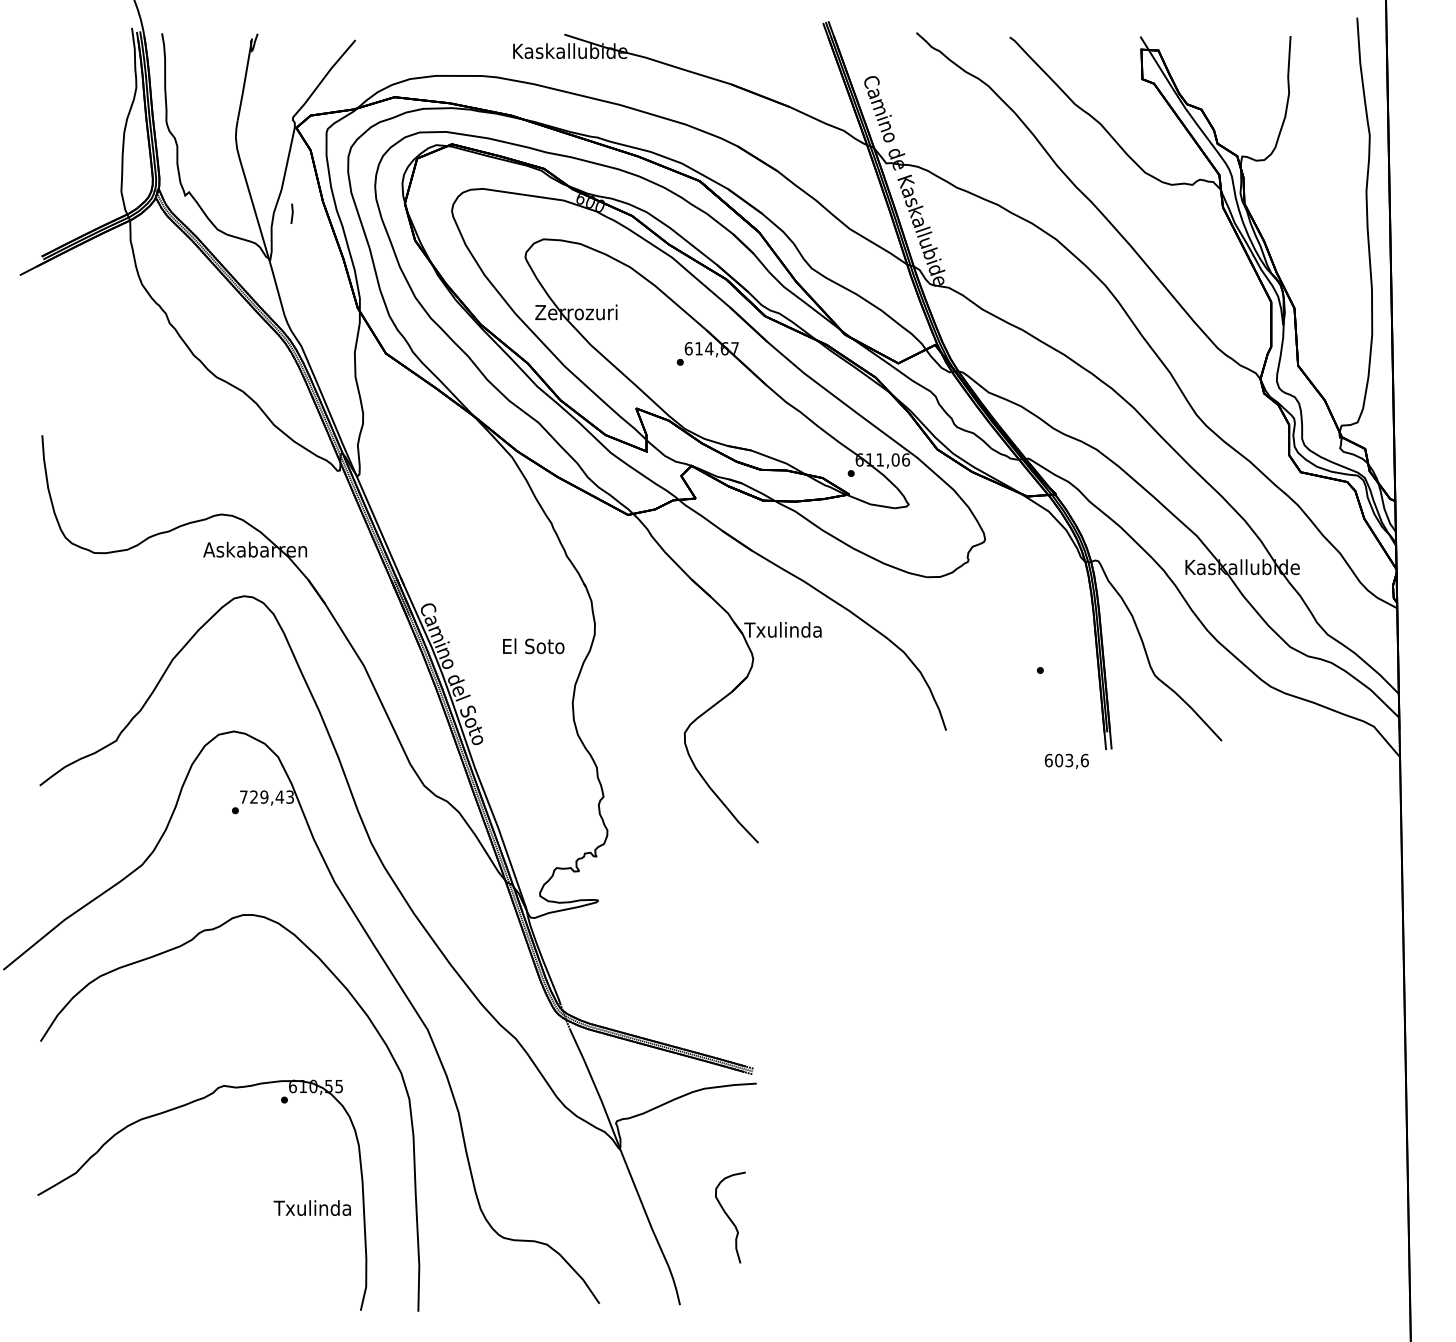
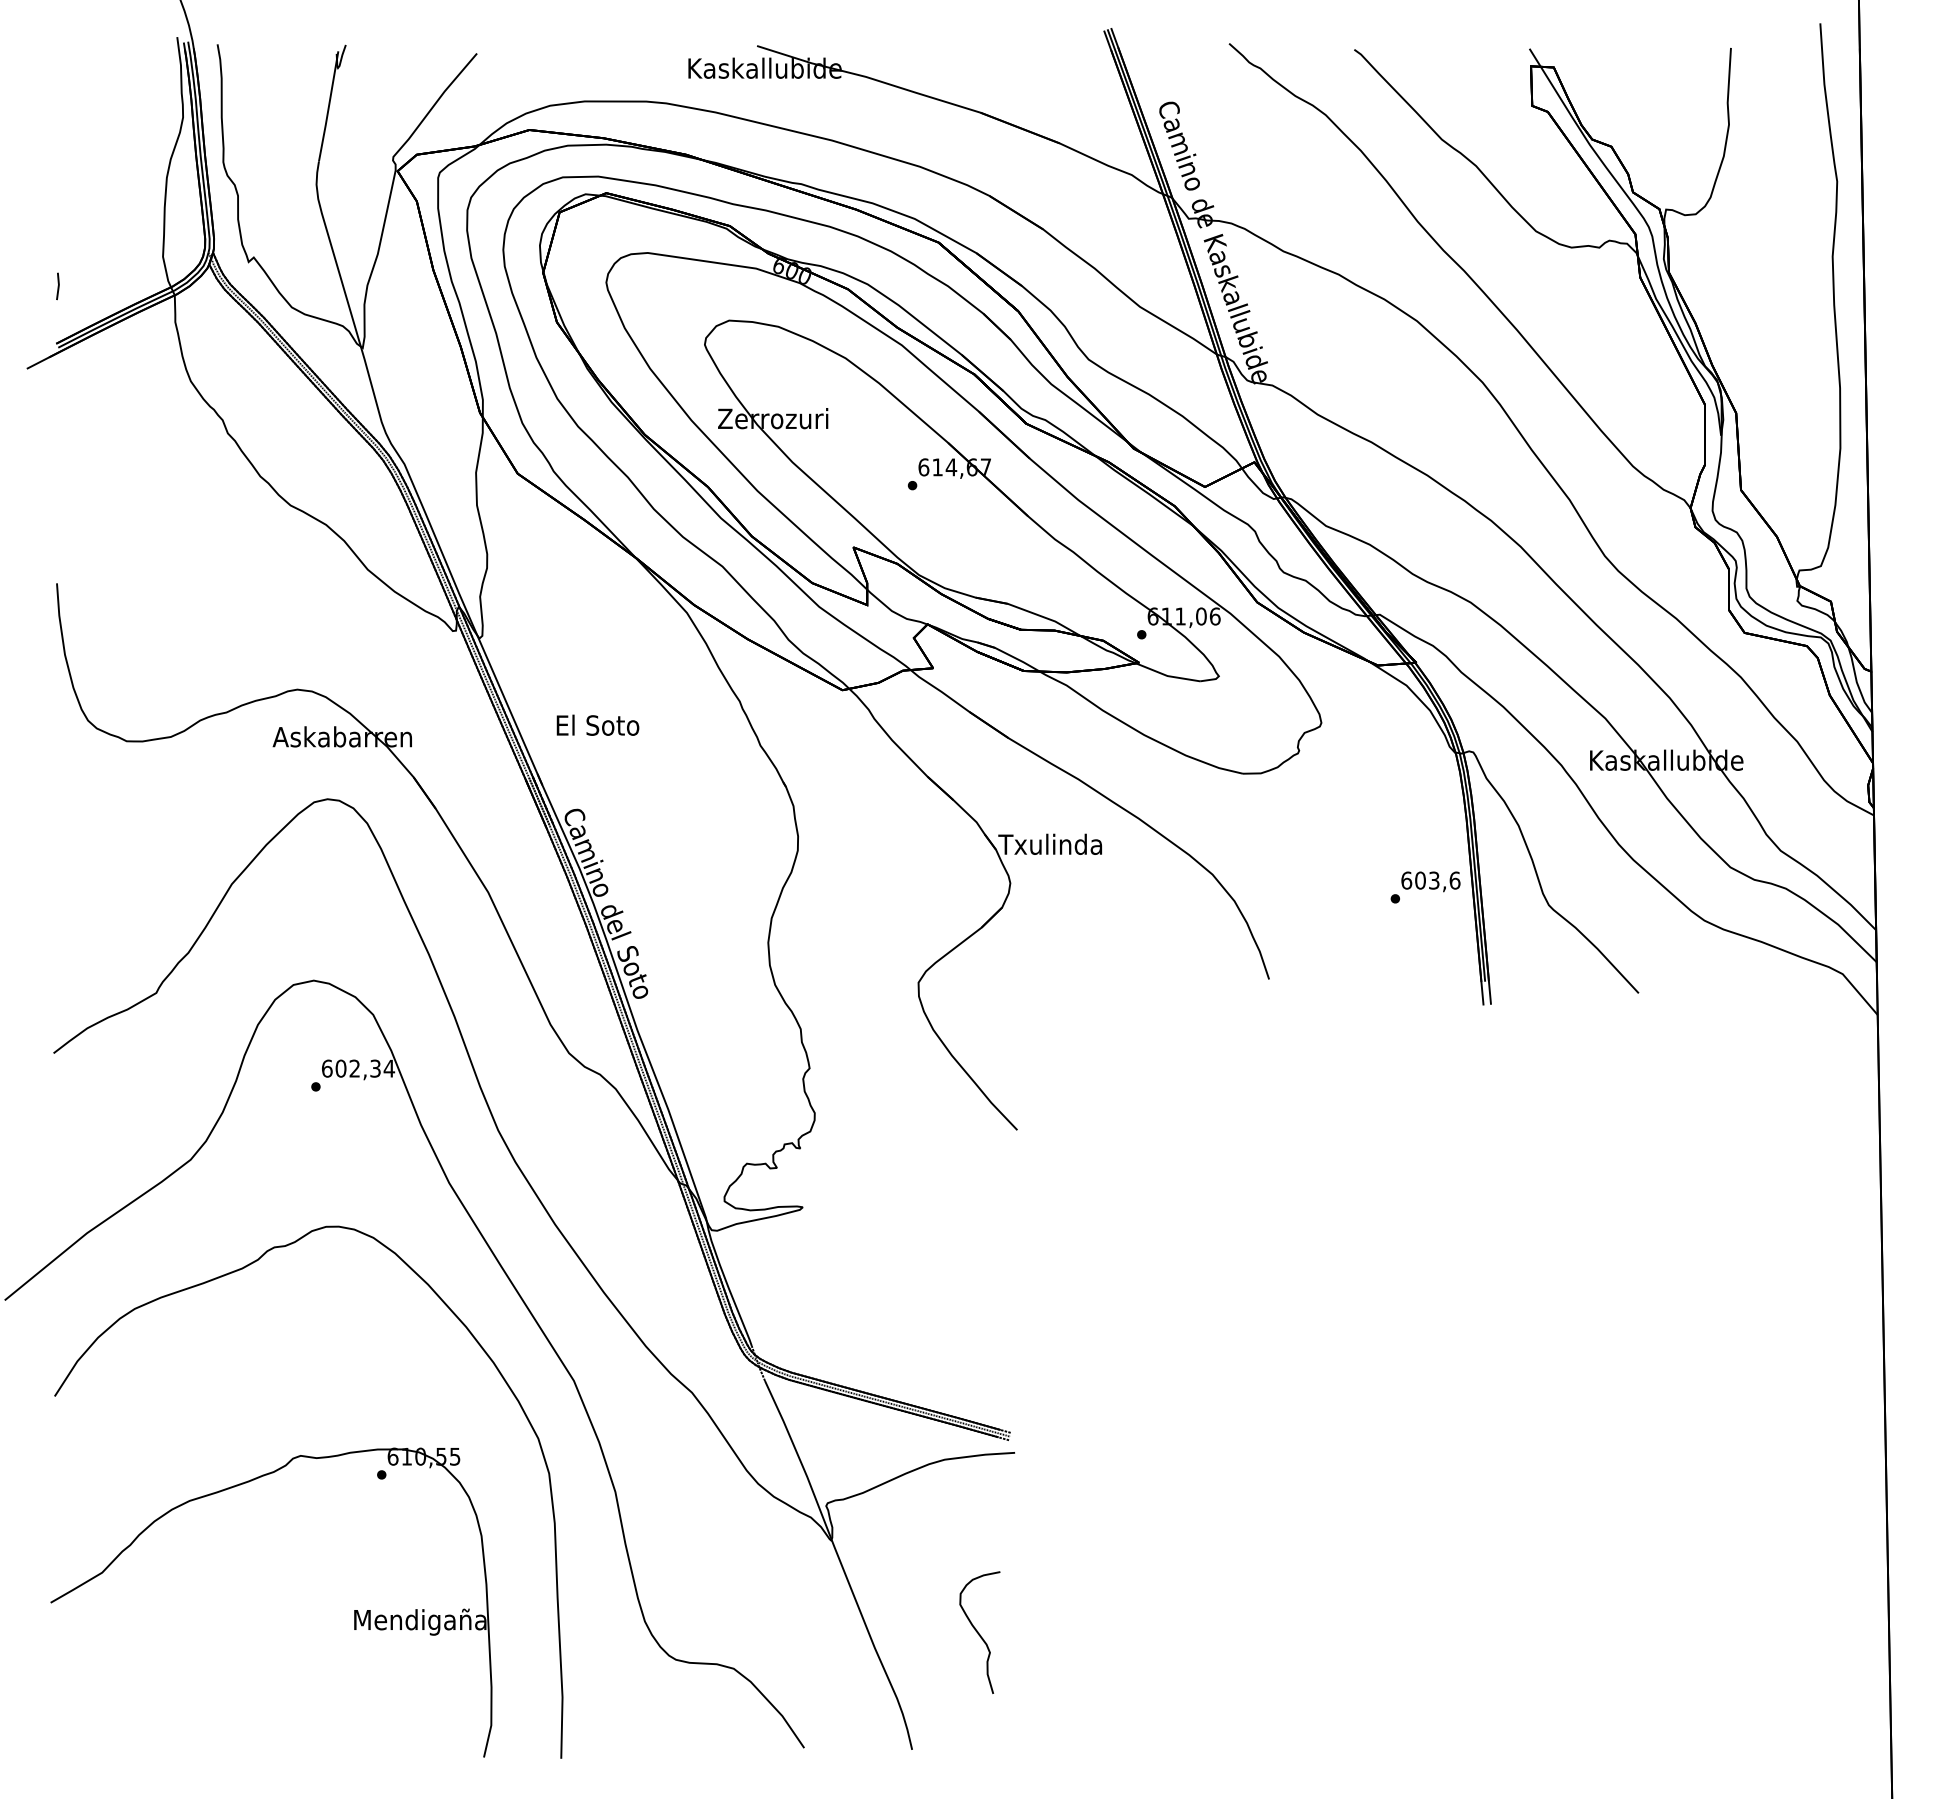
line: (291, 213) -> (57, 286), moved
text: (533, 645) -> (597, 724), moved
text: (1066, 761) -> (1430, 881), moved
text: (267, 797) -> (358, 1068), 729,43 -> 602,34
text: (313, 1209) -> (420, 1621), Txulinda -> Mendigaña

